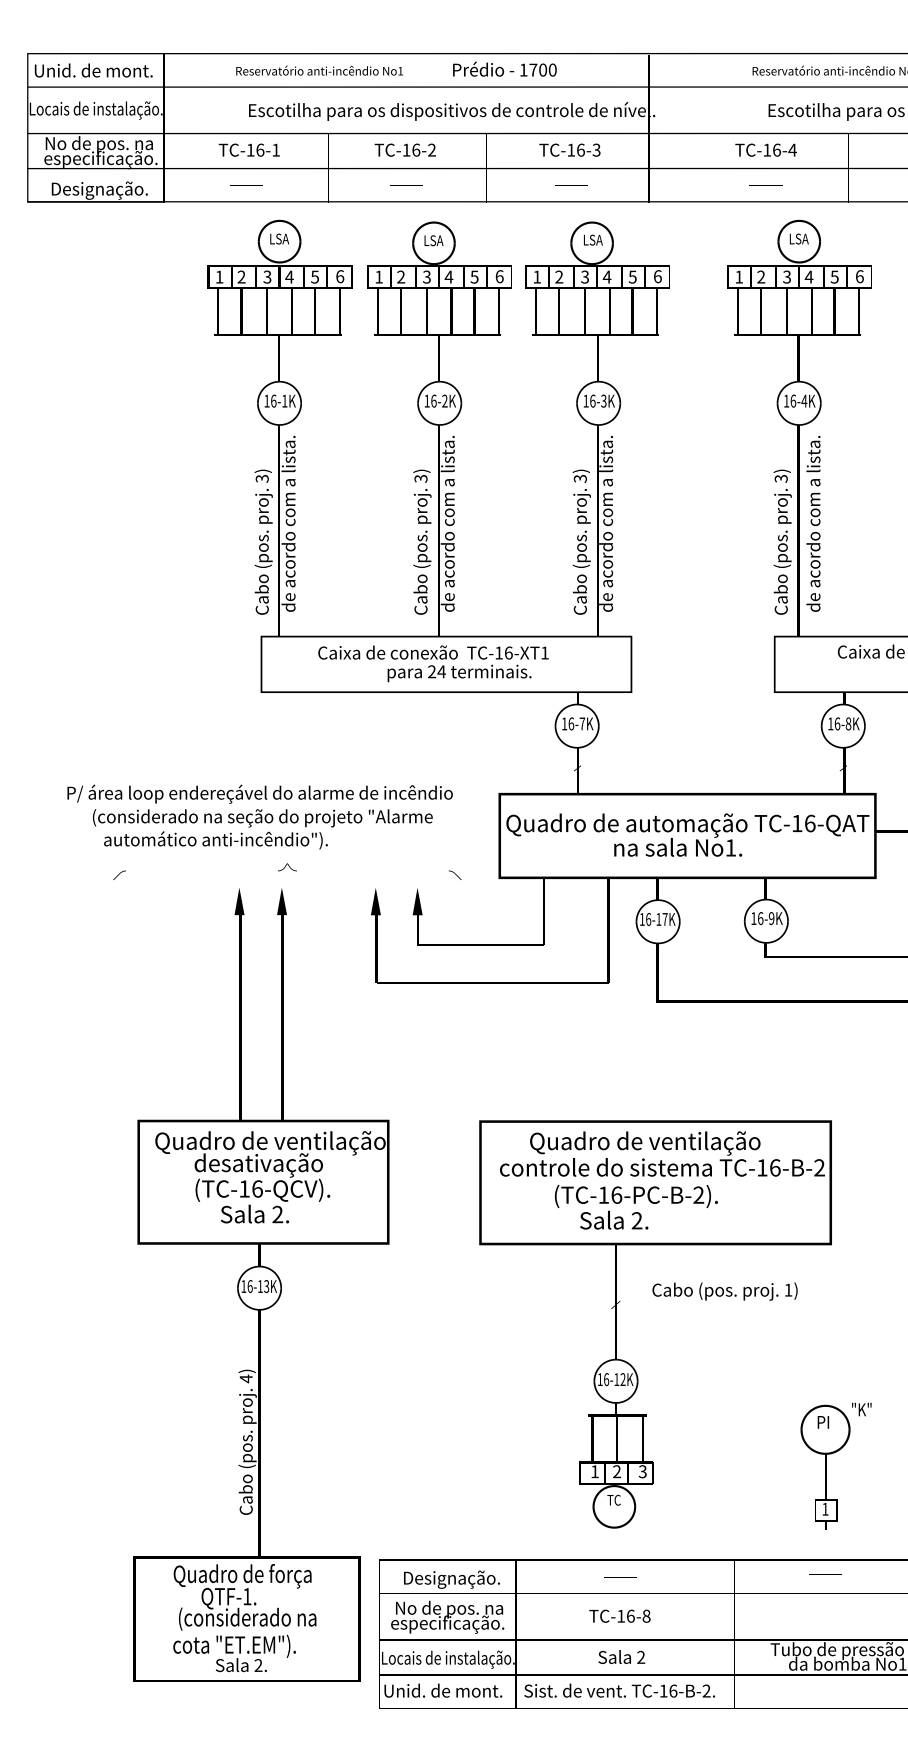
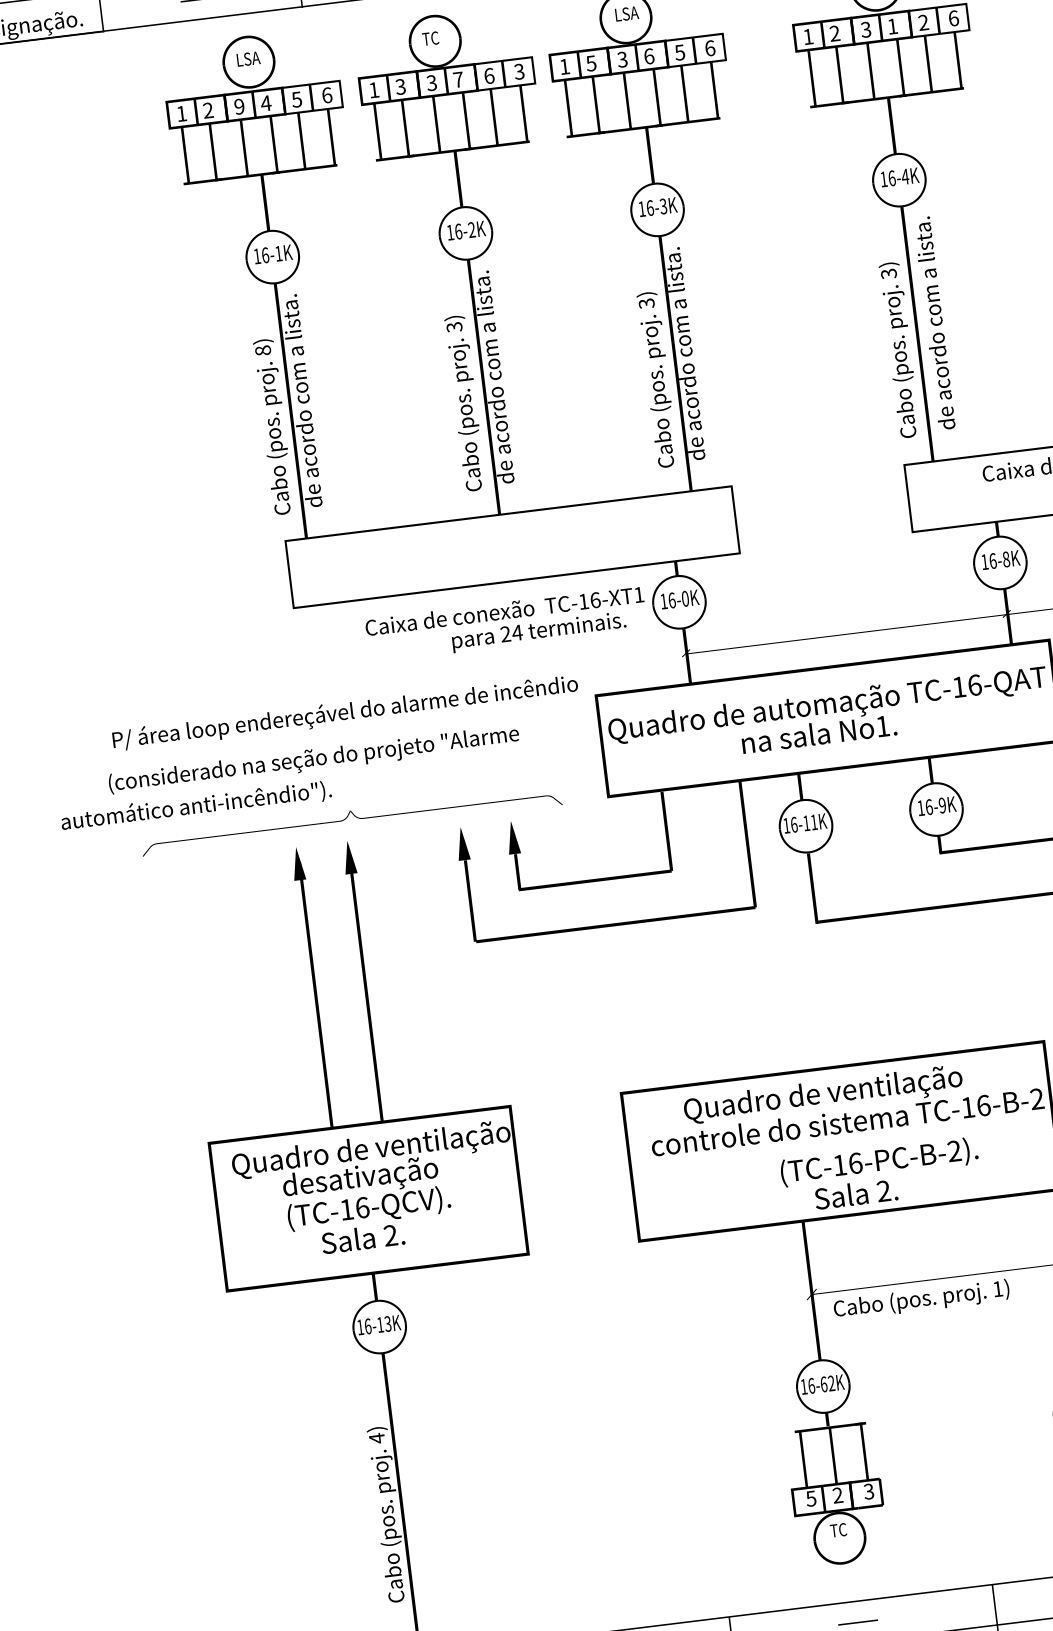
text: (433, 240) -> (434, 37), LSА -> ТС
text: (267, 276) -> (239, 105), 3 -> 9
text: (448, 276) -> (457, 79), 4 -> 7
text: (474, 276) -> (489, 75), 5 -> 6
text: (499, 276) -> (519, 71), 6 -> 3
text: (559, 276) -> (591, 62), 2 -> 5
text: (606, 276) -> (648, 55), 4 -> 6
text: (808, 276) -> (891, 25), 4 -> 1
text: (834, 276) -> (923, 22), 5 -> 2
text: (401, 277) -> (401, 87), 2 -> 3
text: (261, 478) -> (262, 350), 3) -> 8)
text: (433, 663) -> (506, 624), moved
text: (582, 723) -> (685, 598), 16-7K -> 16-0K
text: (259, 793) -> (344, 712), moved
text: (215, 840) -> (195, 806), moved
text: (664, 919) -> (813, 822), 16-17K -> 16-11K
text: (636, 1207) -> (881, 1175), moved
text: (724, 1291) -> (920, 1300), moved
text: (616, 1379) -> (823, 1384), 16-12K -> 16-62K
text: (594, 1471) -> (810, 1498), 1 -> 5

